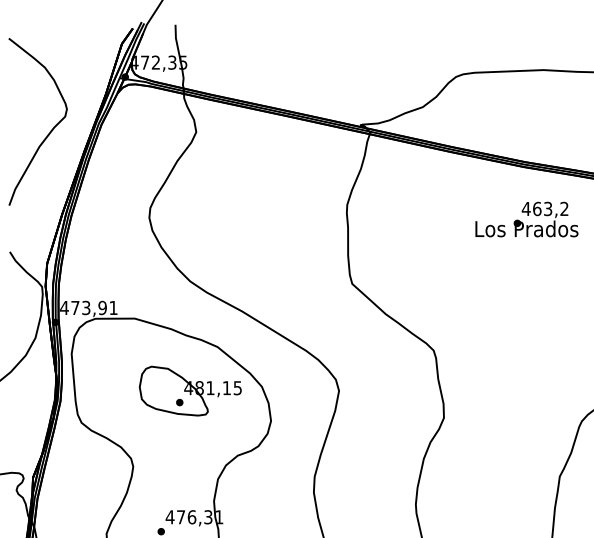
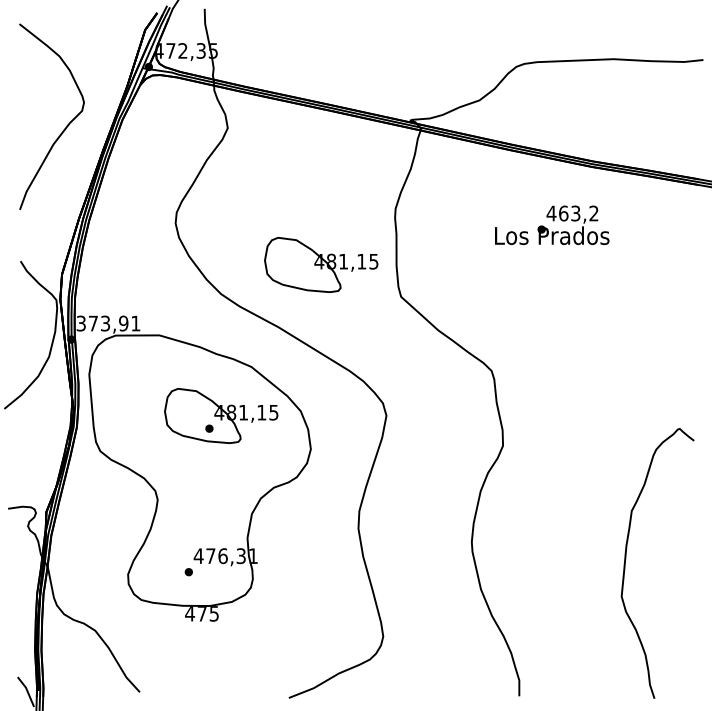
text: (527, 218) -> (552, 224), moved
part: (280, 254) -> (321, 264), added
text: (64, 307) -> (81, 323), 473,91 -> 373,91

